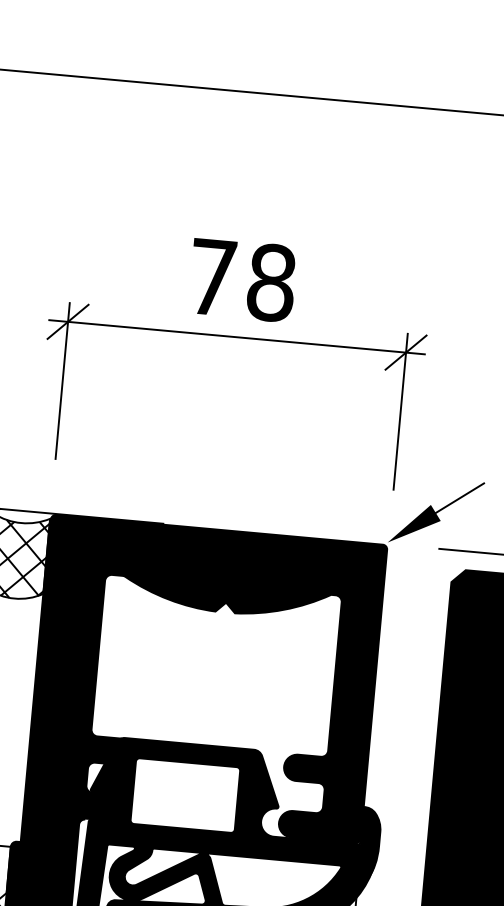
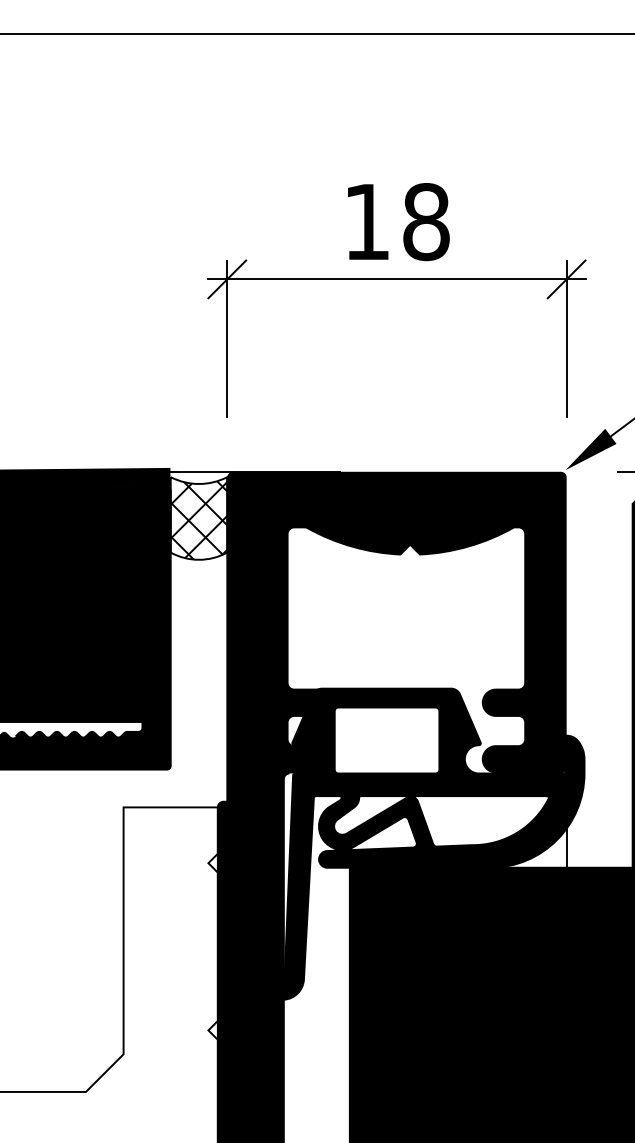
text: (211, 276) -> (366, 221), 78 -> 18

